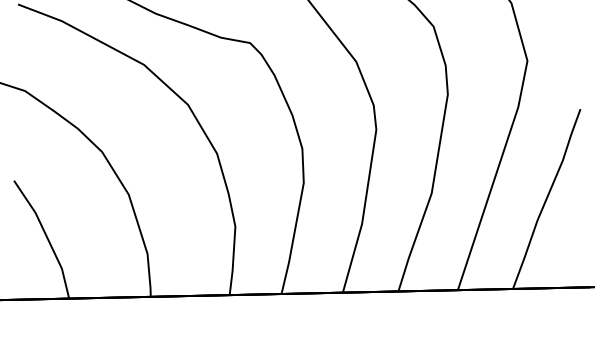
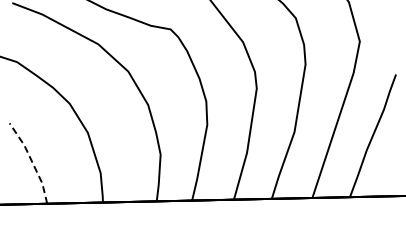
line: (46, 236) -> (31, 161), solid -> dashed

